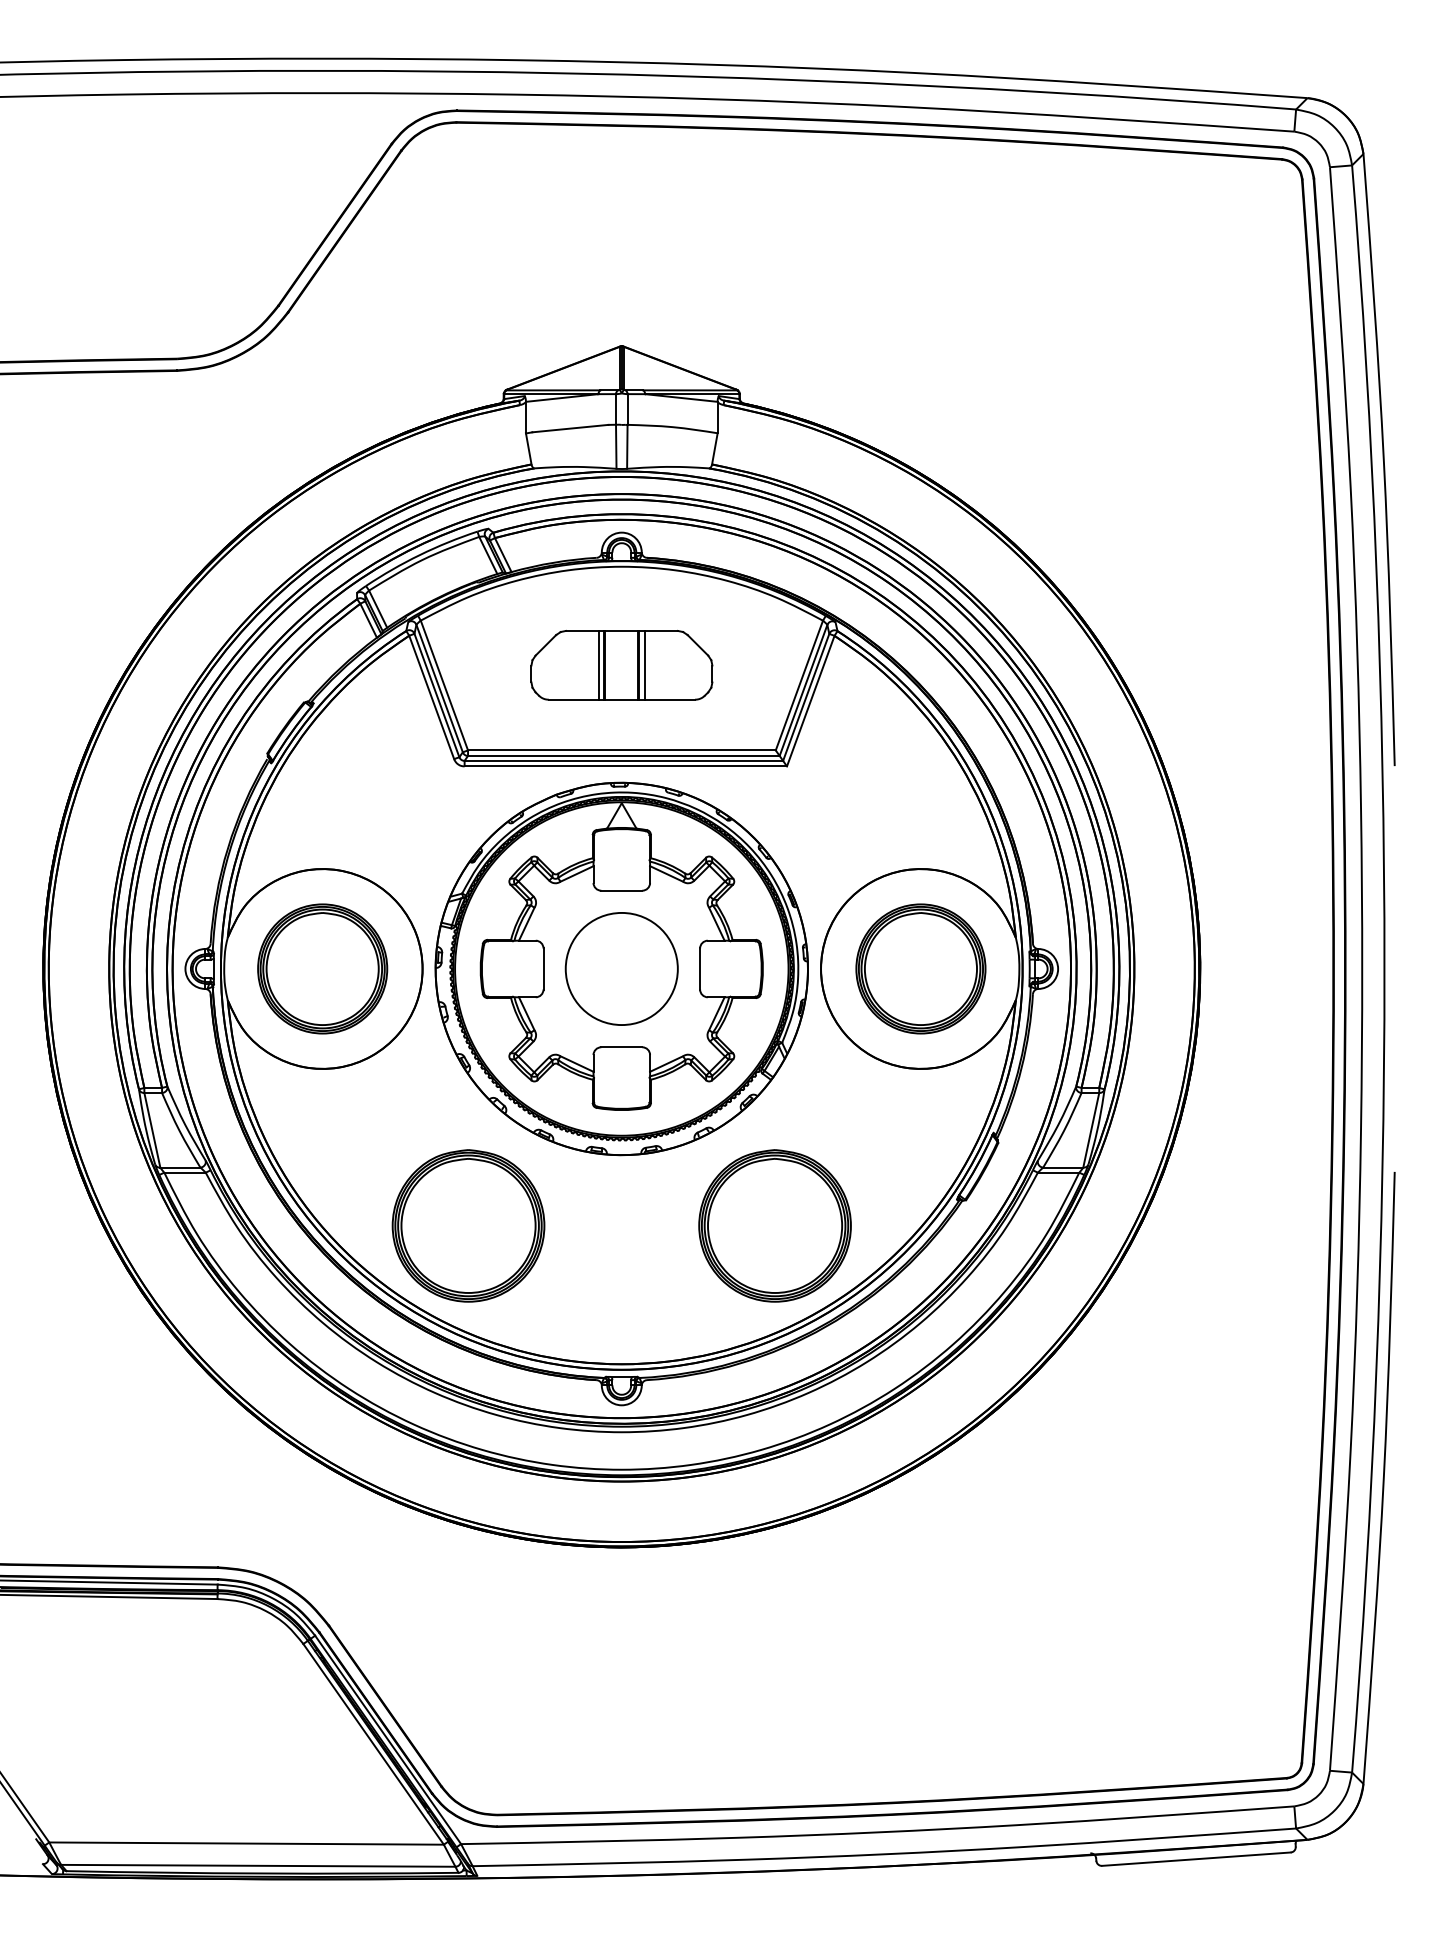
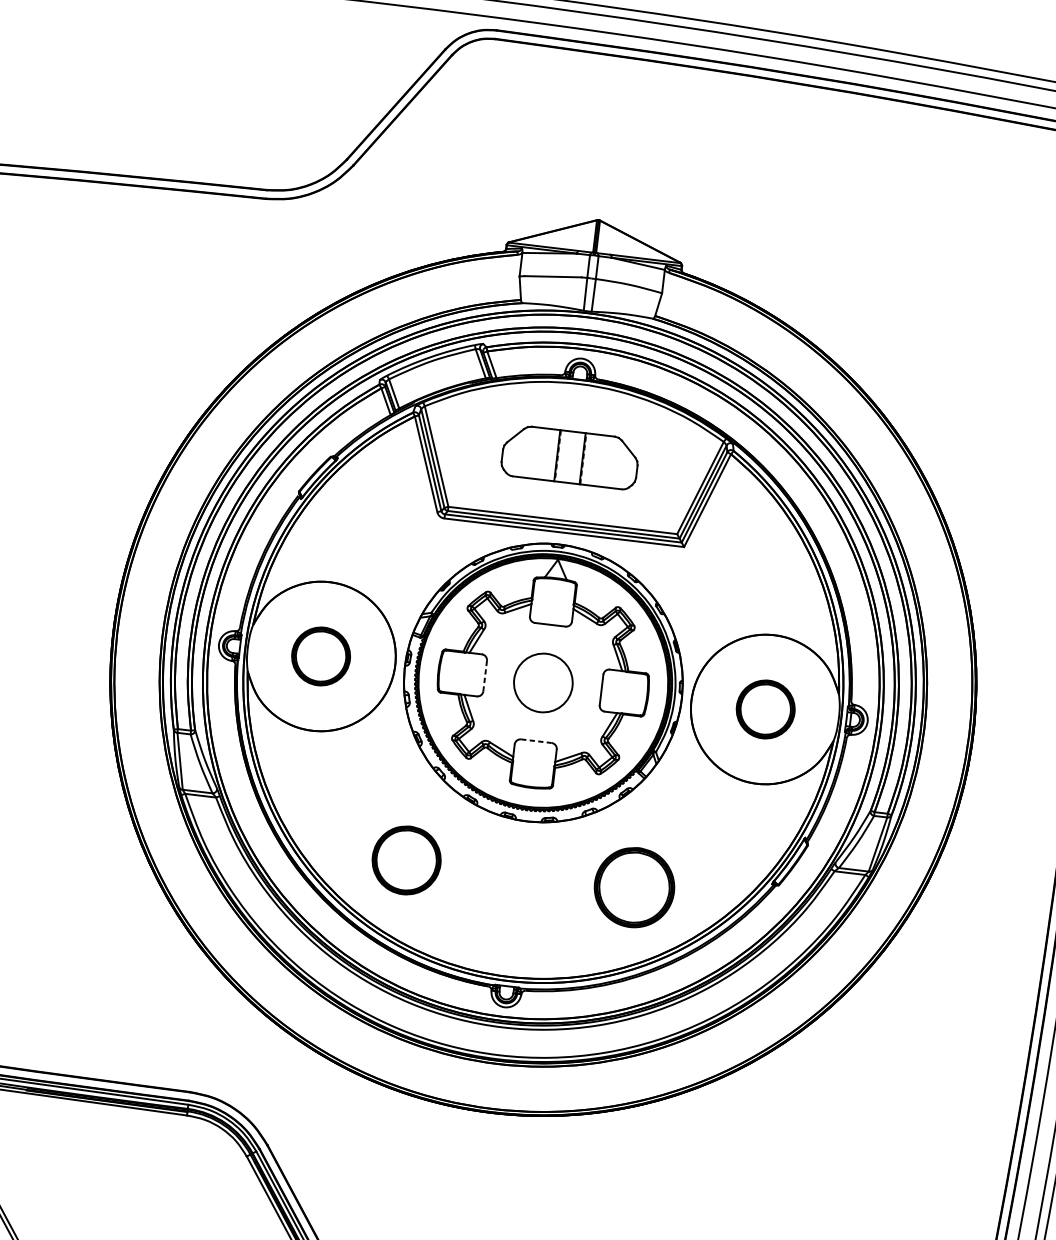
line: (598, 664) -> (553, 454), removed
line: (639, 664) -> (583, 458), solid -> dashed
line: (644, 664) -> (587, 458), removed
line: (605, 665) -> (558, 455), solid -> dashed
part: (322, 968) -> (320, 656), size x0.6
circle: (621, 968) -> (543, 682), size x0.7
part: (920, 968) -> (765, 709), size x0.6
line: (543, 969) -> (485, 676), solid -> dashed
line: (621, 1047) -> (536, 741), solid -> dashed
part: (468, 1225) -> (406, 860), size x0.6
part: (774, 1225) -> (634, 887), size x0.7

